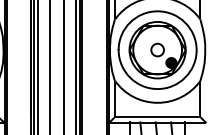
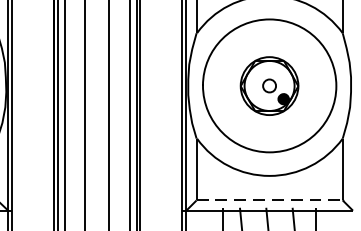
part: (157, 50) -> (269, 86), size x0.6
line: (158, 117) -> (271, 201), solid -> dashed

